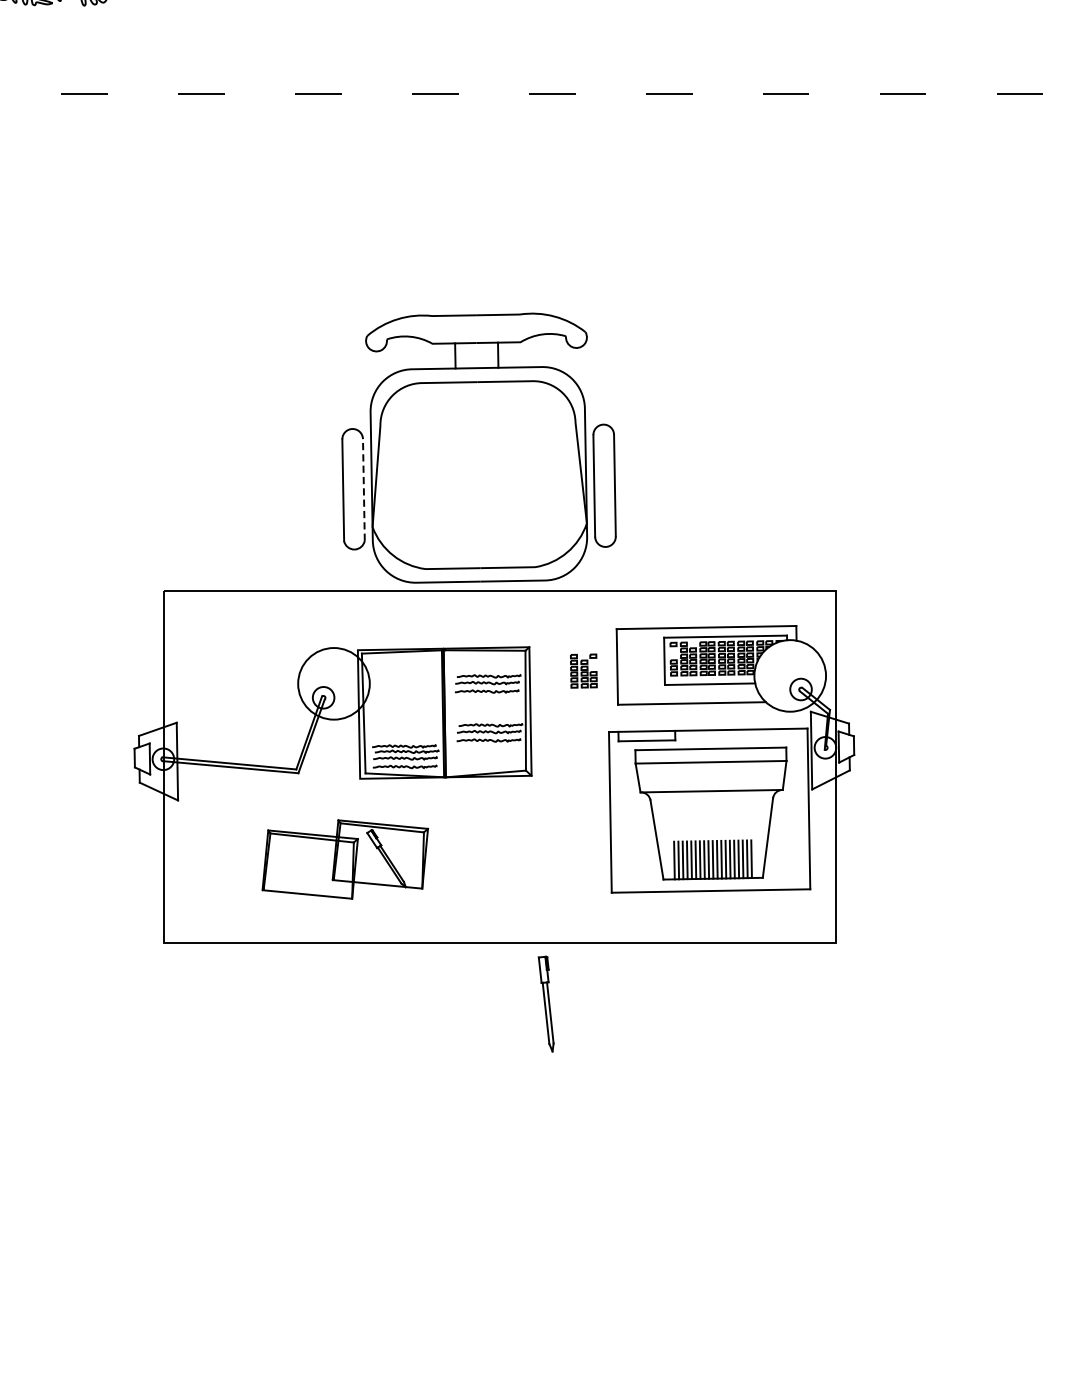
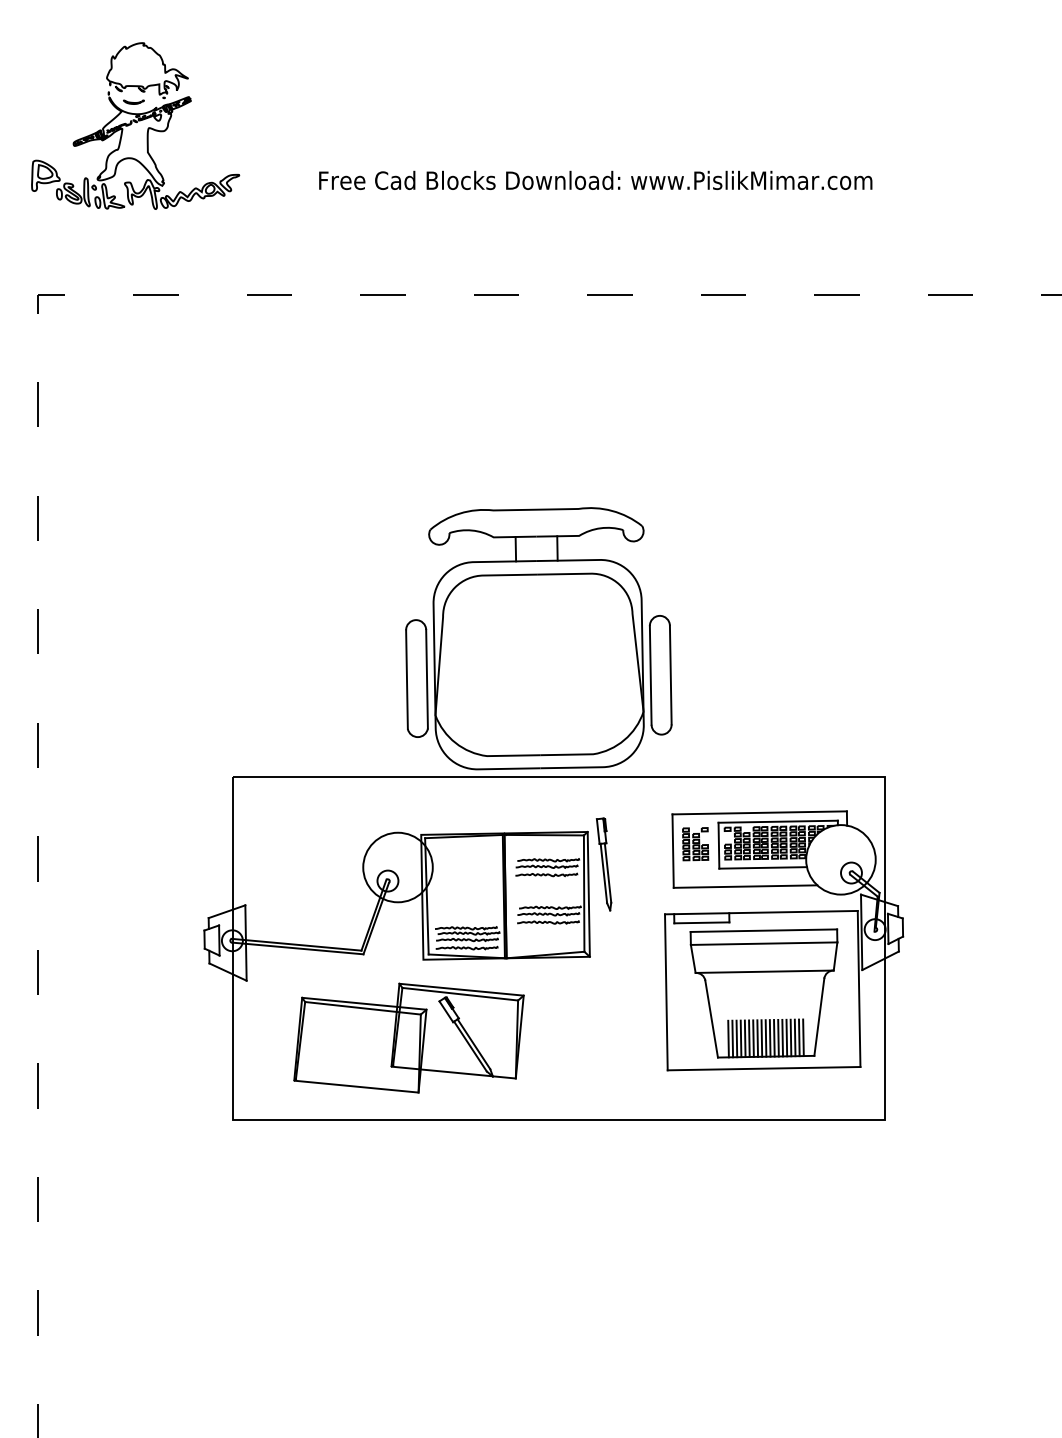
line: (364, 489) -> (427, 678), dashed -> solid
part: (583, 671) -> (695, 844), moved
part: (344, 858) -> (408, 1037), size x1.43
part: (545, 1004) -> (603, 864), moved

